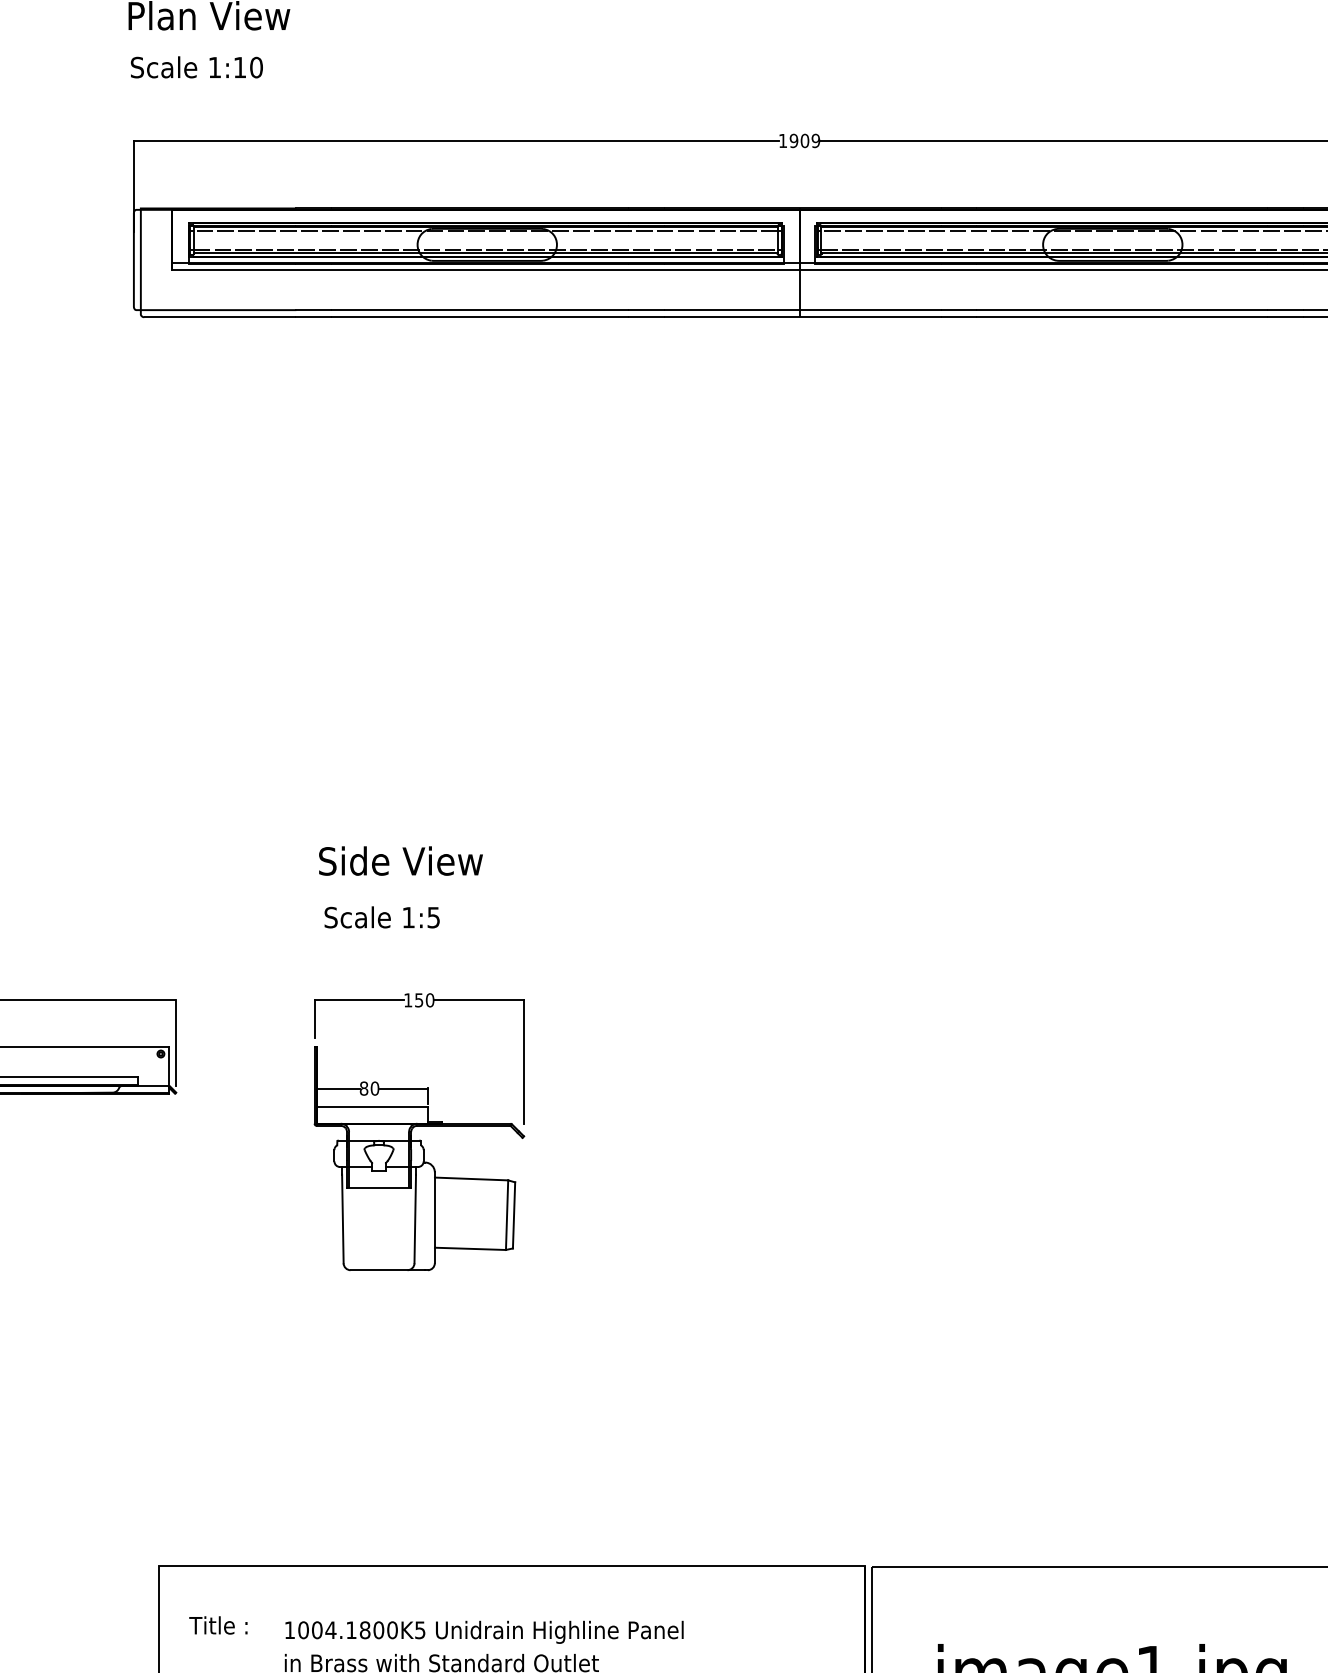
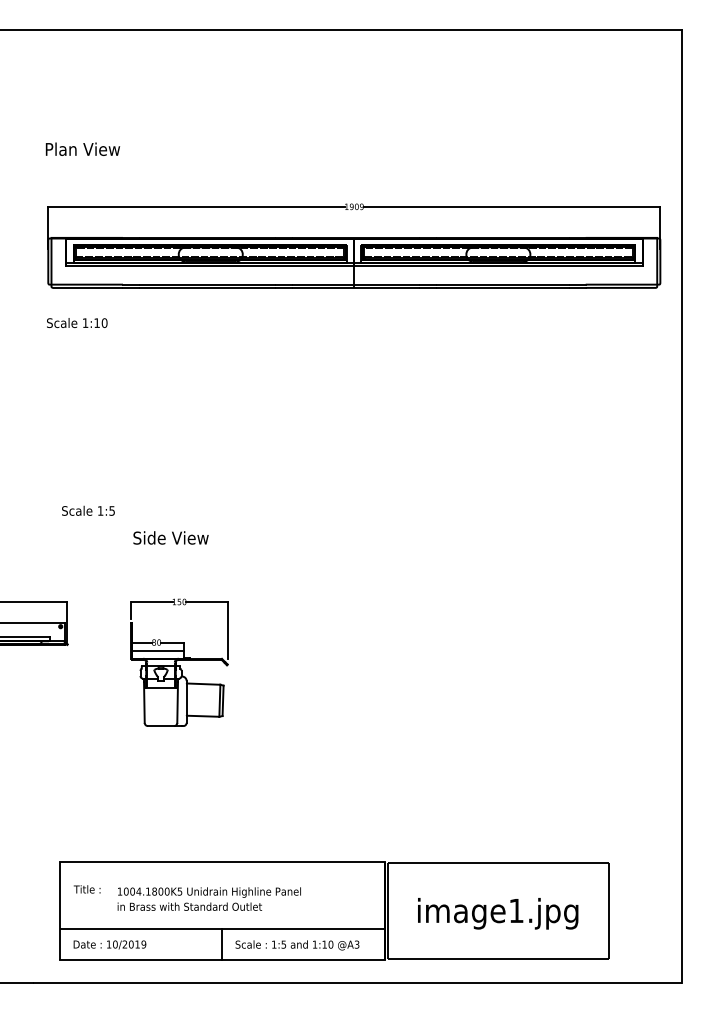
text: (197, 66) -> (77, 322), moved
text: (382, 916) -> (88, 510), moved

